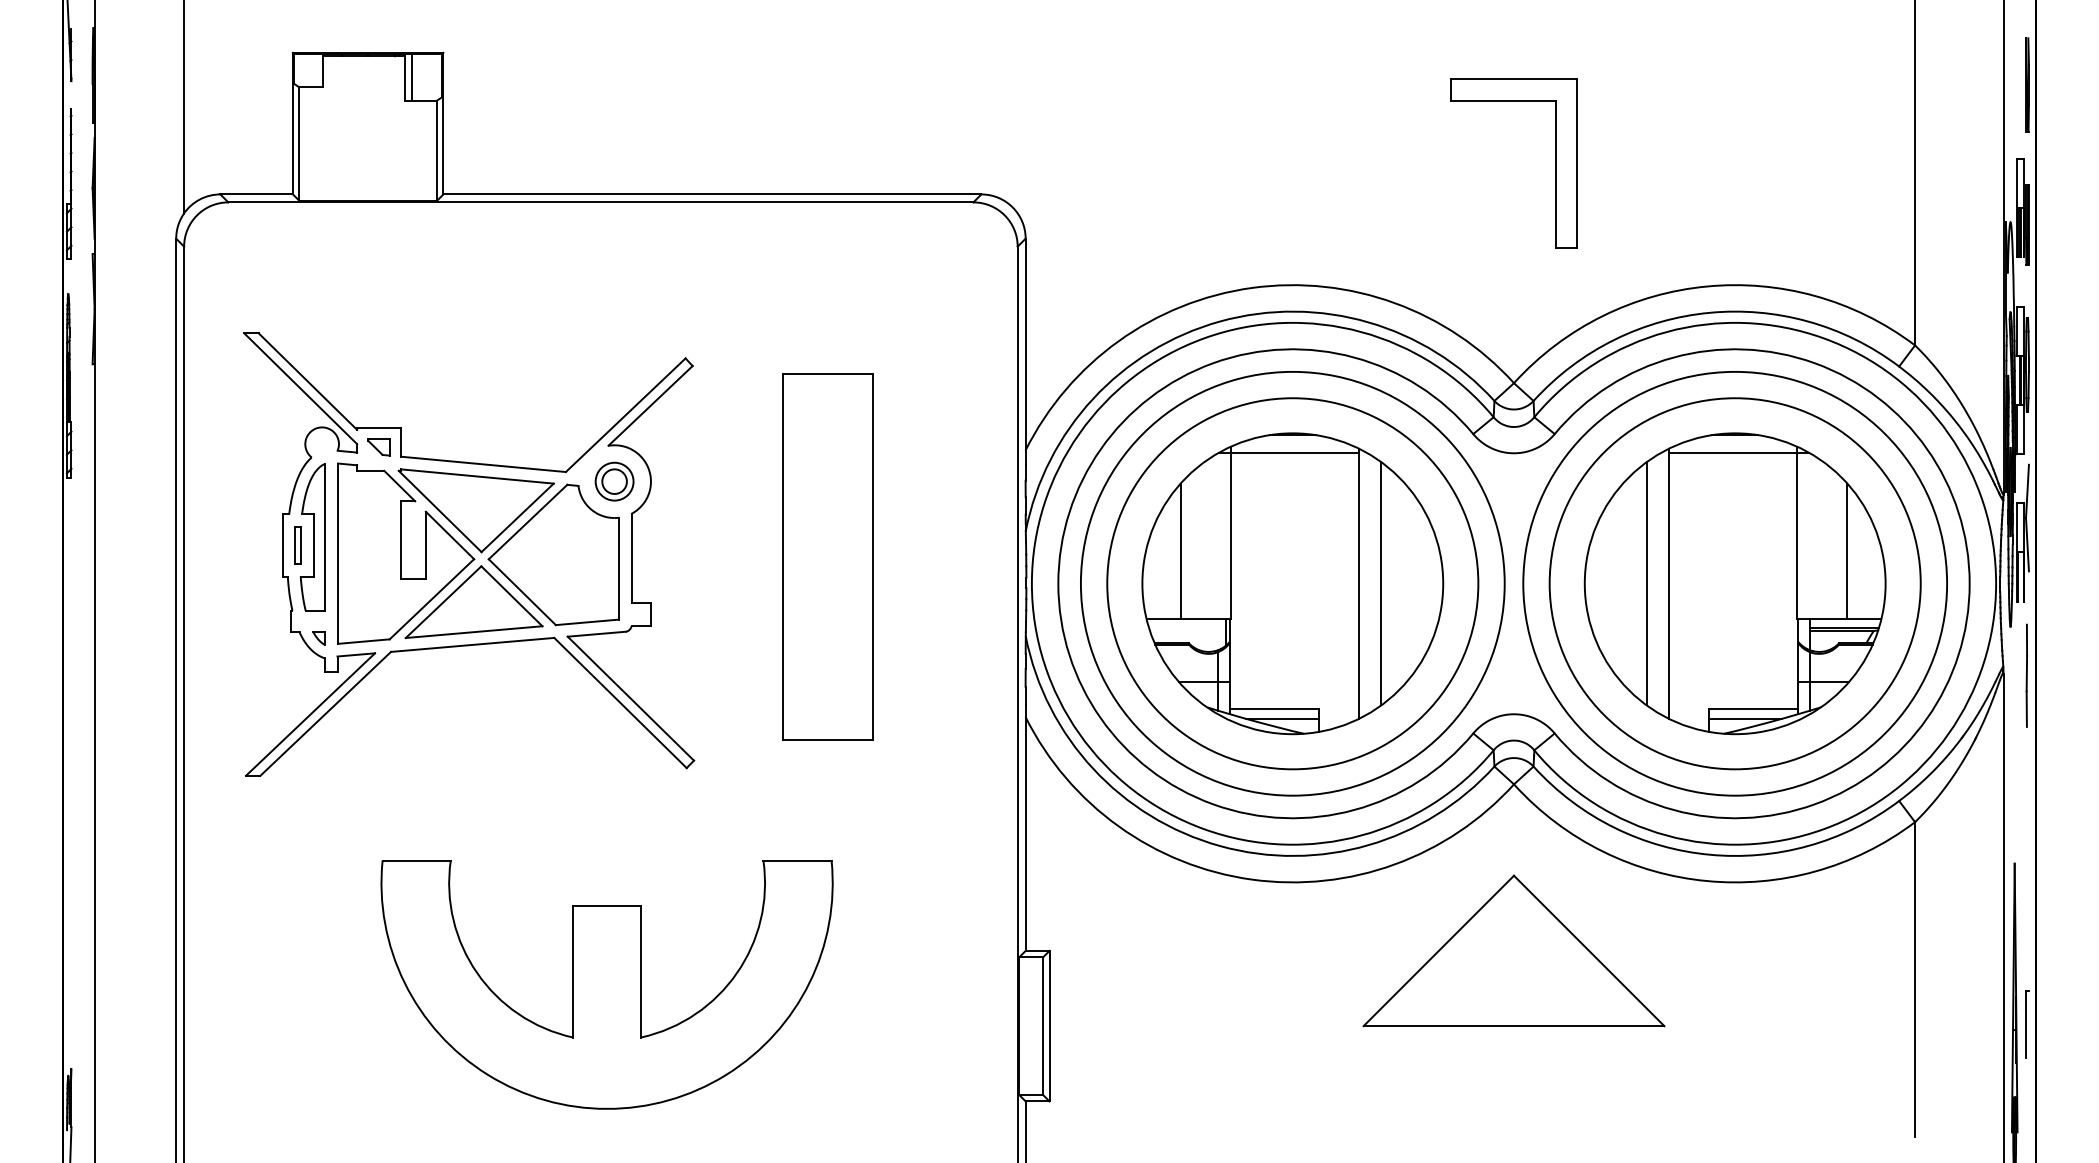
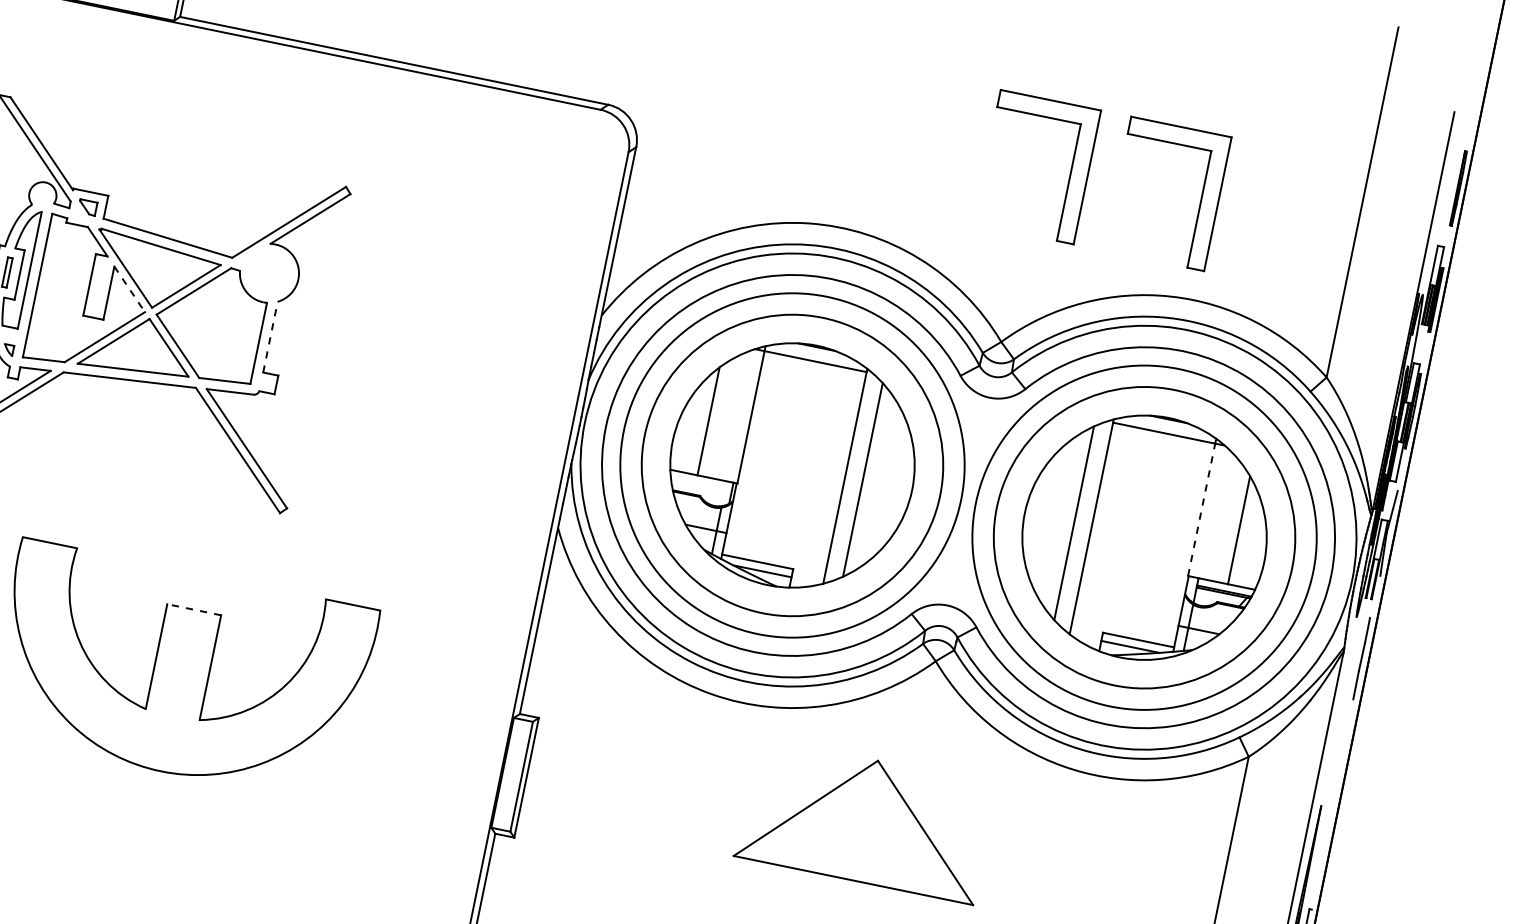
part: (1719, 163) -> (1200, 200), added
part: (614, 481) -> (269, 273), removed
line: (450, 535) -> (130, 289), solid -> dashed
line: (1797, 535) -> (1202, 509), solid -> dashed
part: (827, 556) -> (426, 367), removed
line: (631, 557) -> (270, 336), solid -> dashed
line: (607, 905) -> (194, 609), solid -> dashed
part: (1513, 950) -> (865, 820), moved

